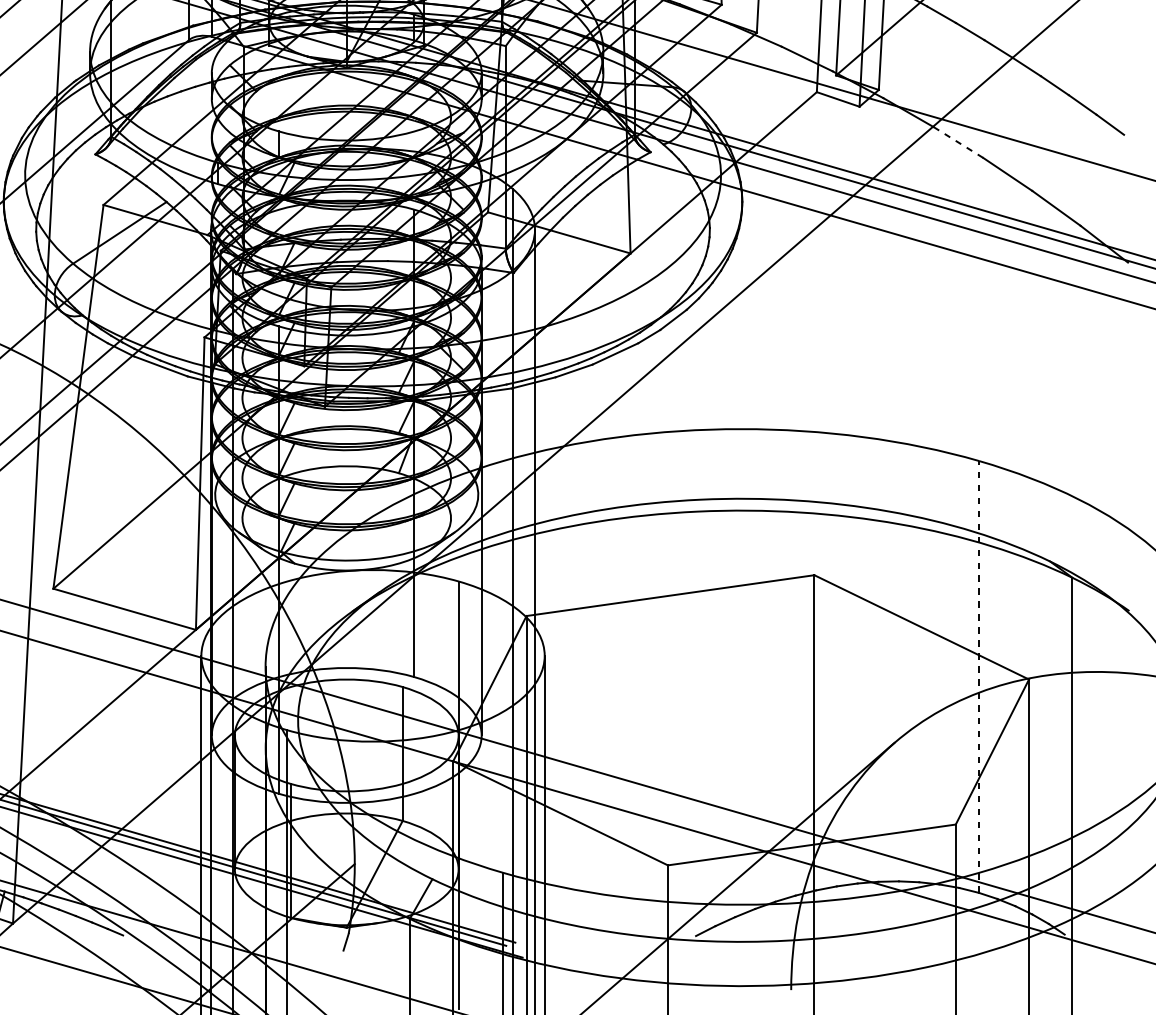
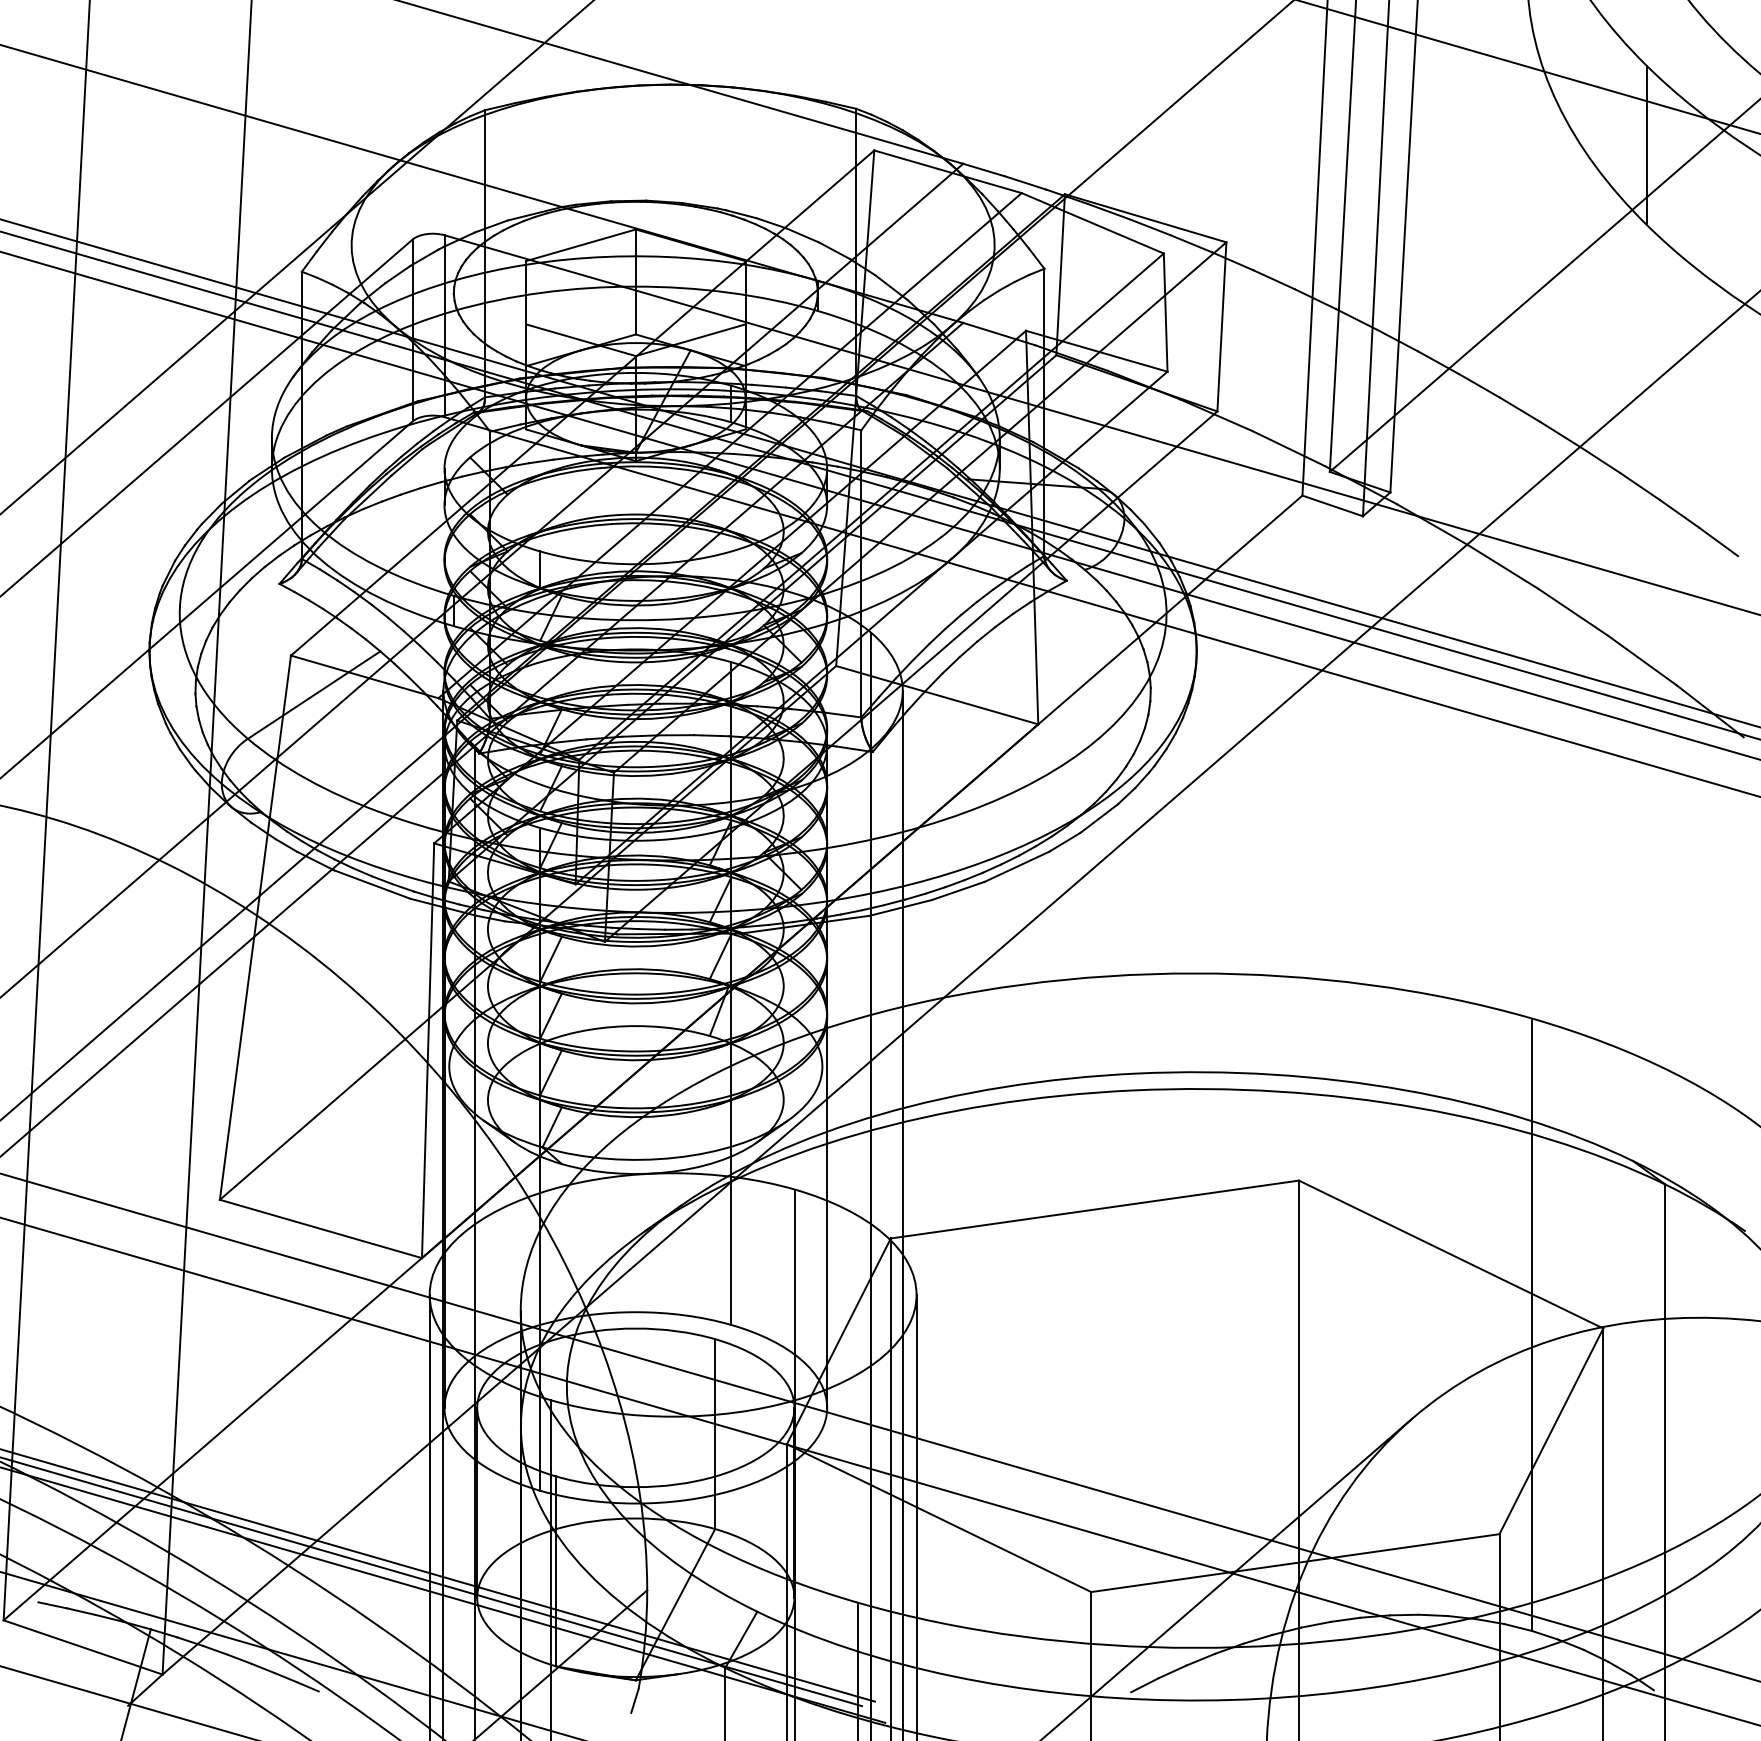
line: (957, 142) -> (1502, 566), dashed -> solid
line: (979, 676) -> (1532, 1324), dashed -> solid

